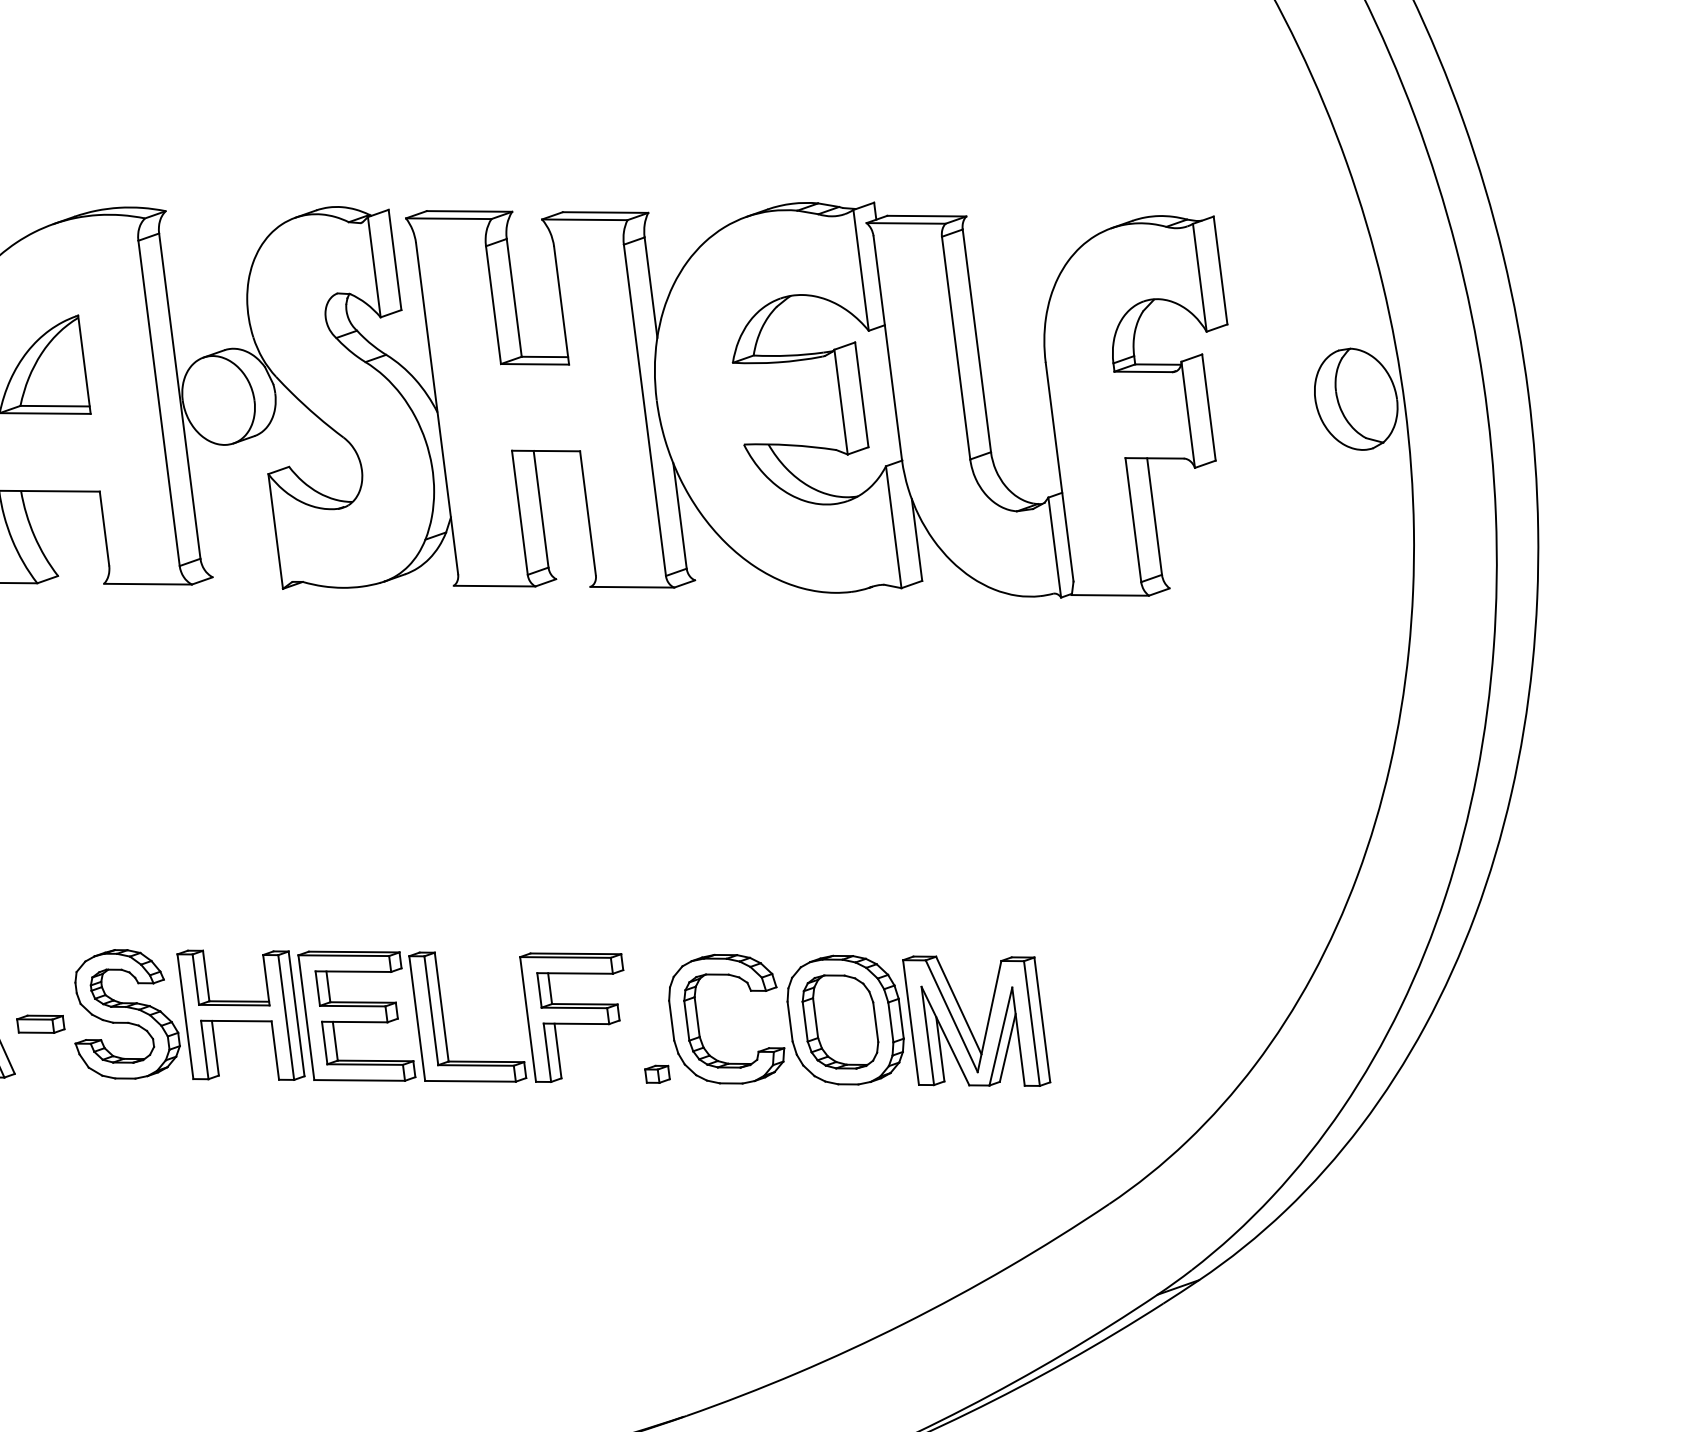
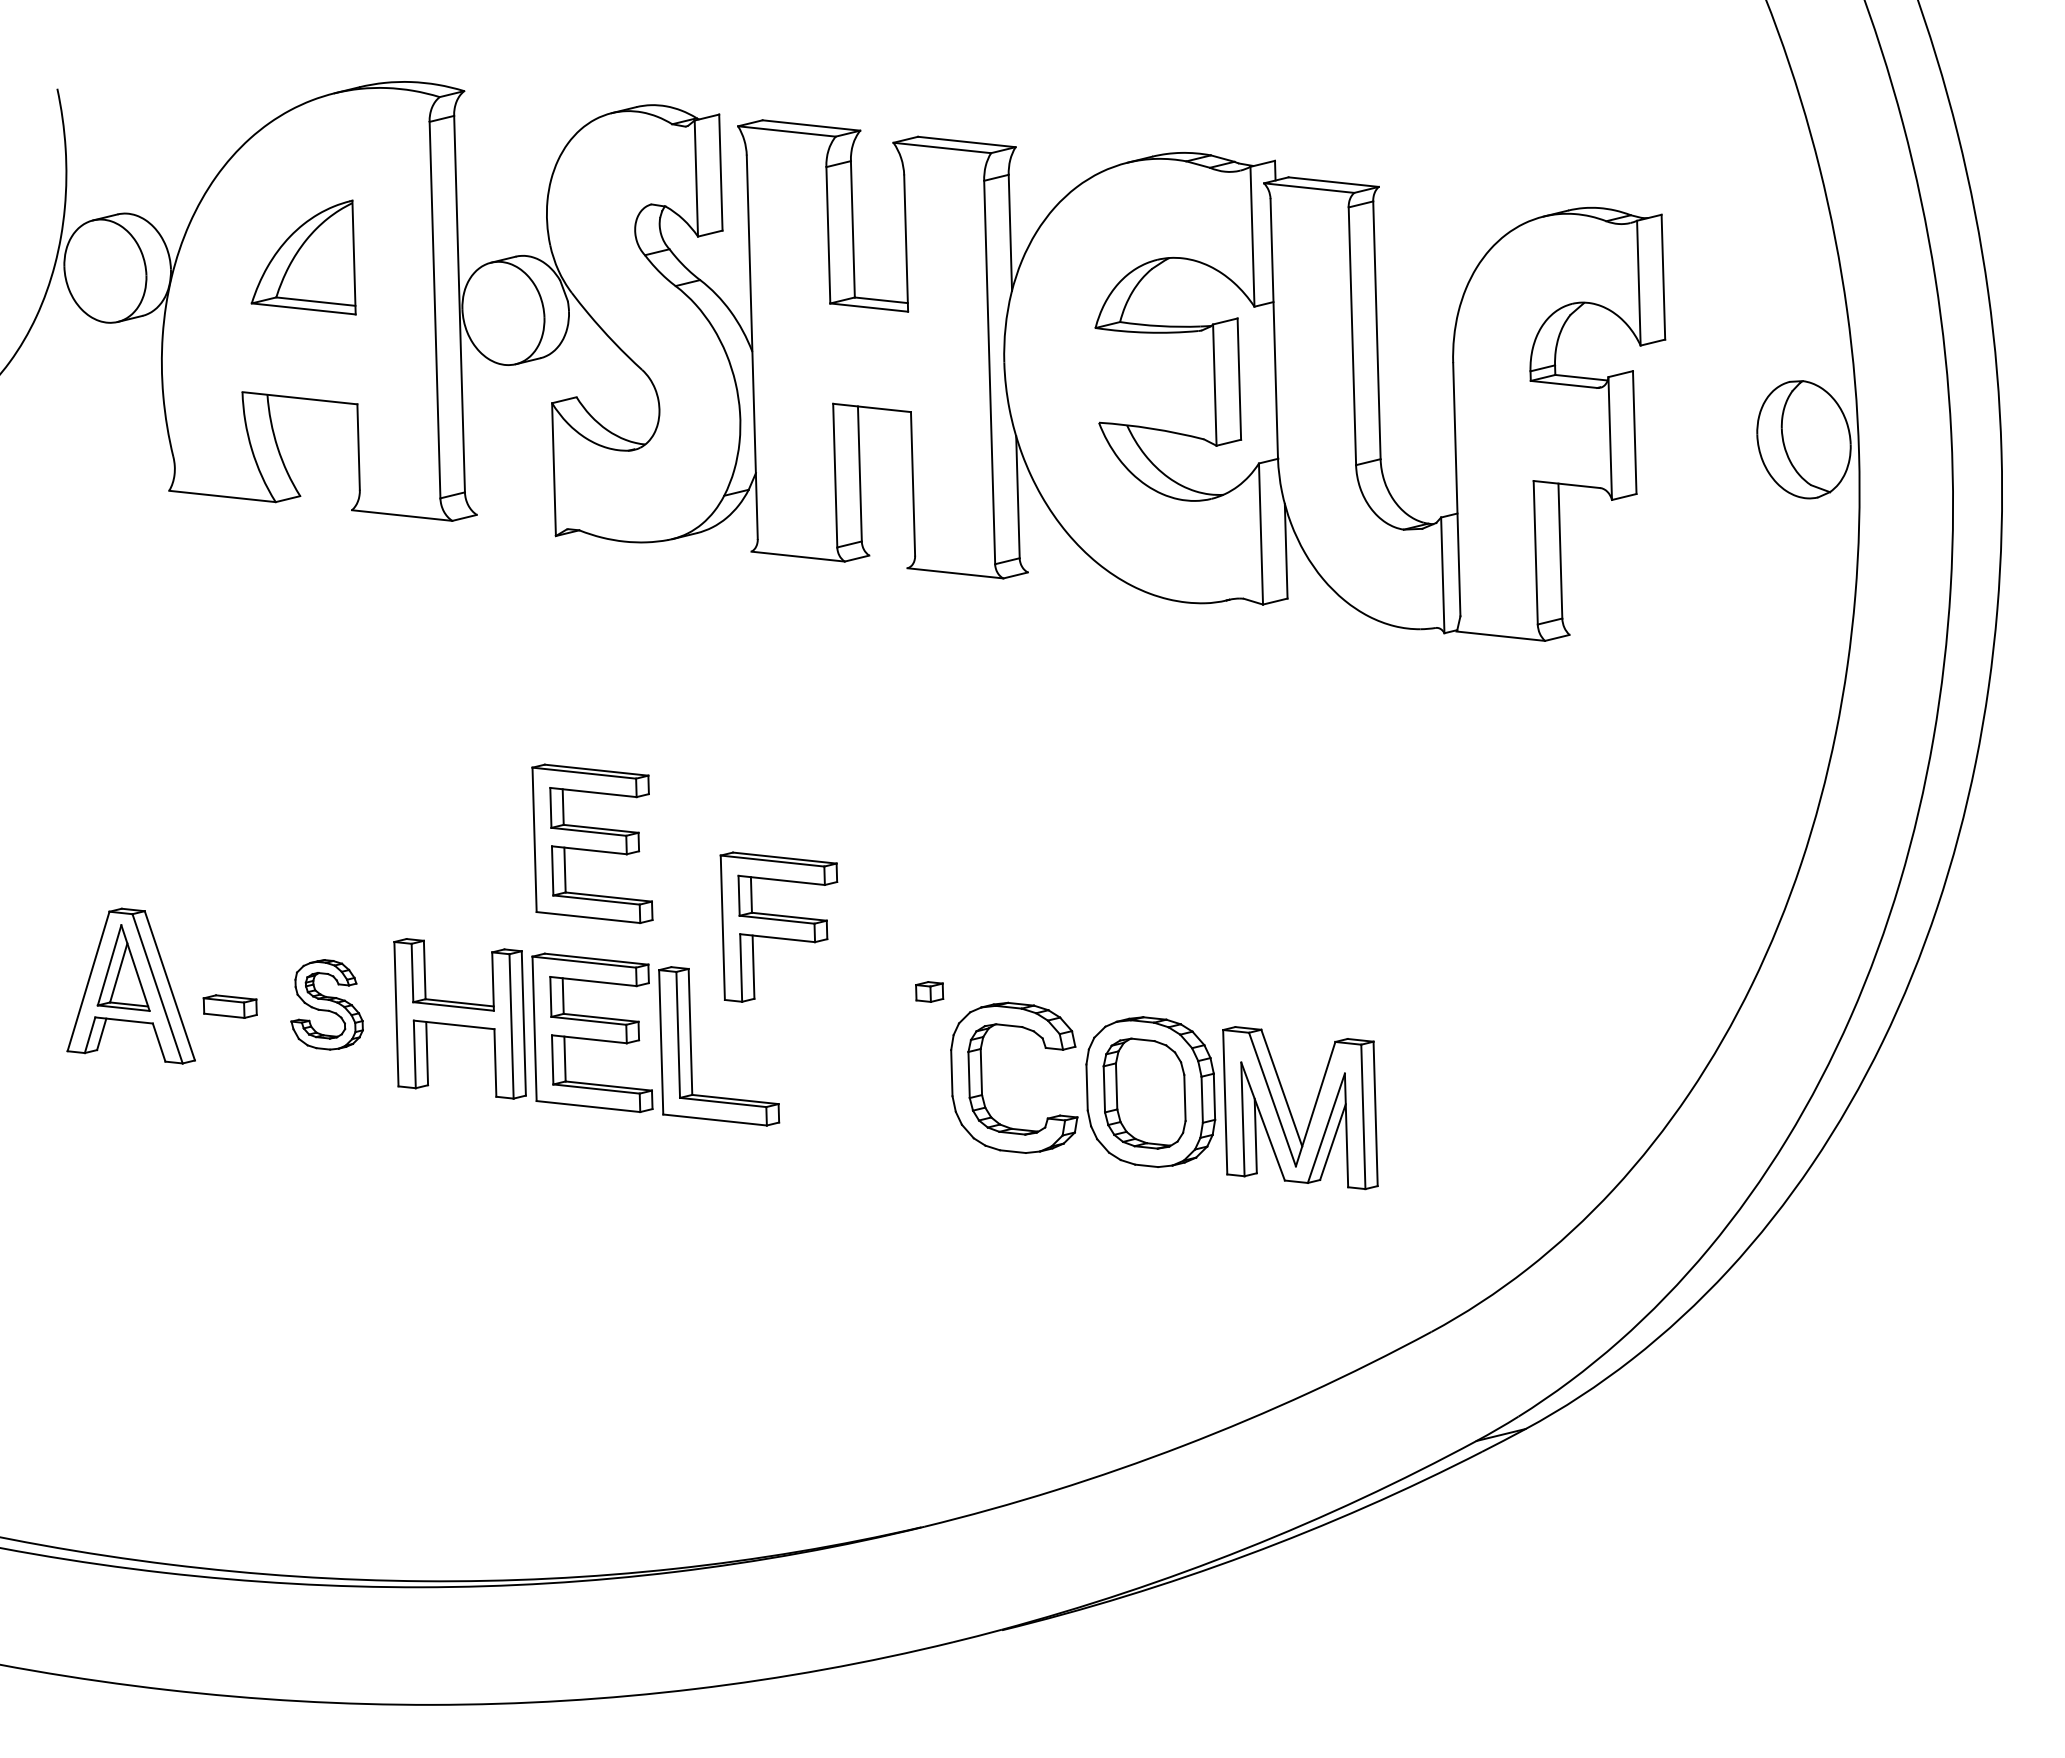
part: (340, 852) -> (592, 843), added
part: (576, 1013) -> (778, 926), moved
part: (124, 1014) -> (326, 1004), size x0.6
part: (657, 1073) -> (929, 991), moved

